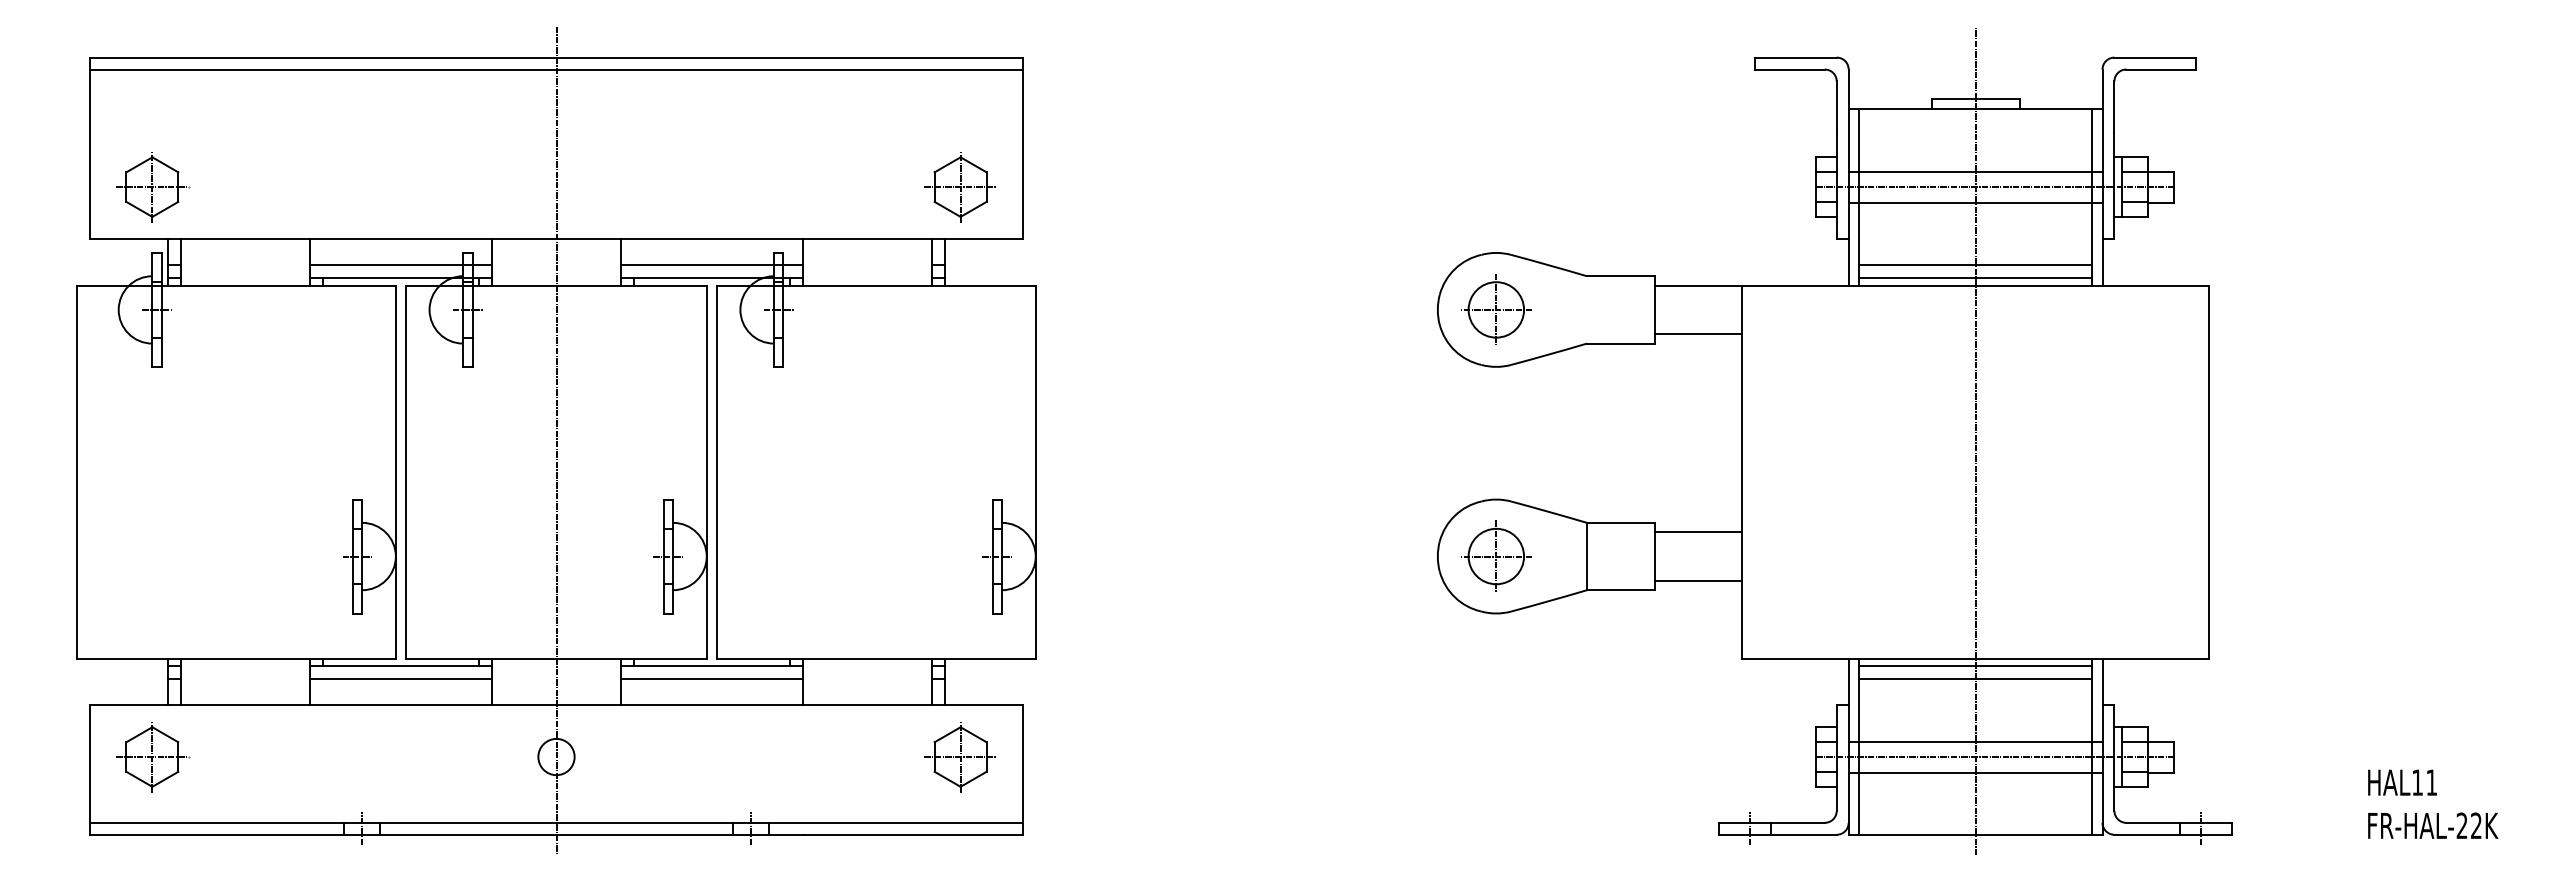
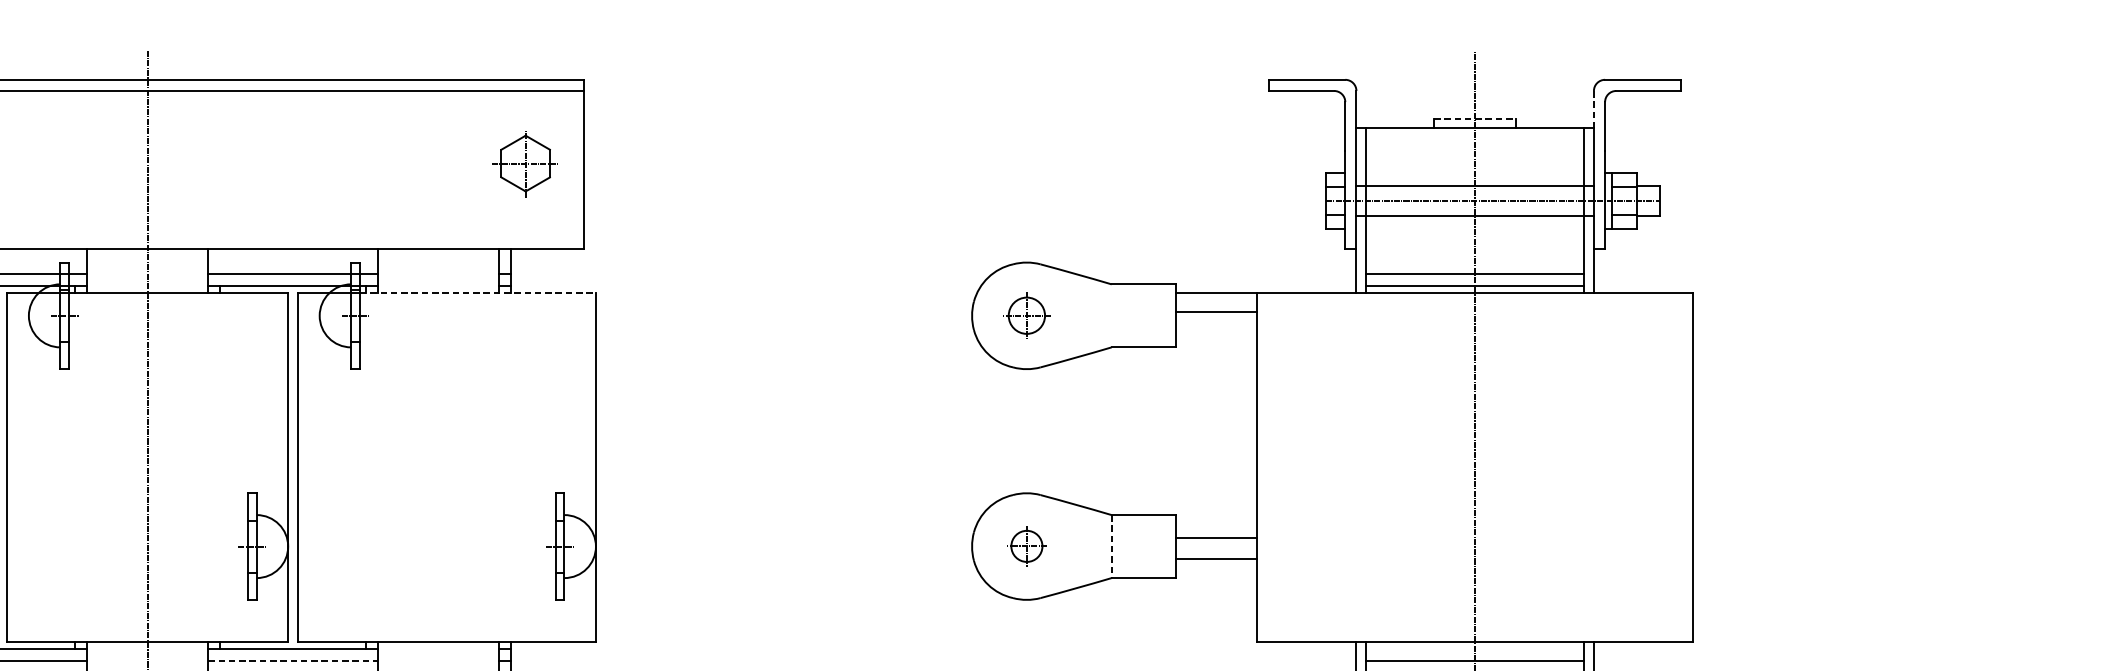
line: (2102, 89) -> (1593, 109), solid -> dashed
line: (1976, 99) -> (1476, 119), solid -> dashed
part: (959, 187) -> (524, 163), moved
line: (910, 285) -> (478, 293), solid -> dashed
part: (1496, 309) -> (1027, 315), size x0.7
line: (1698, 334) -> (1215, 311), moved
line: (1698, 532) -> (1215, 559), moved
part: (1496, 555) -> (1027, 545), size x0.6
line: (1587, 556) -> (1112, 546), solid -> dashed
line: (1698, 580) -> (1215, 538), moved
line: (1975, 666) -> (1475, 649), removed
line: (711, 679) -> (292, 661), solid -> dashed

